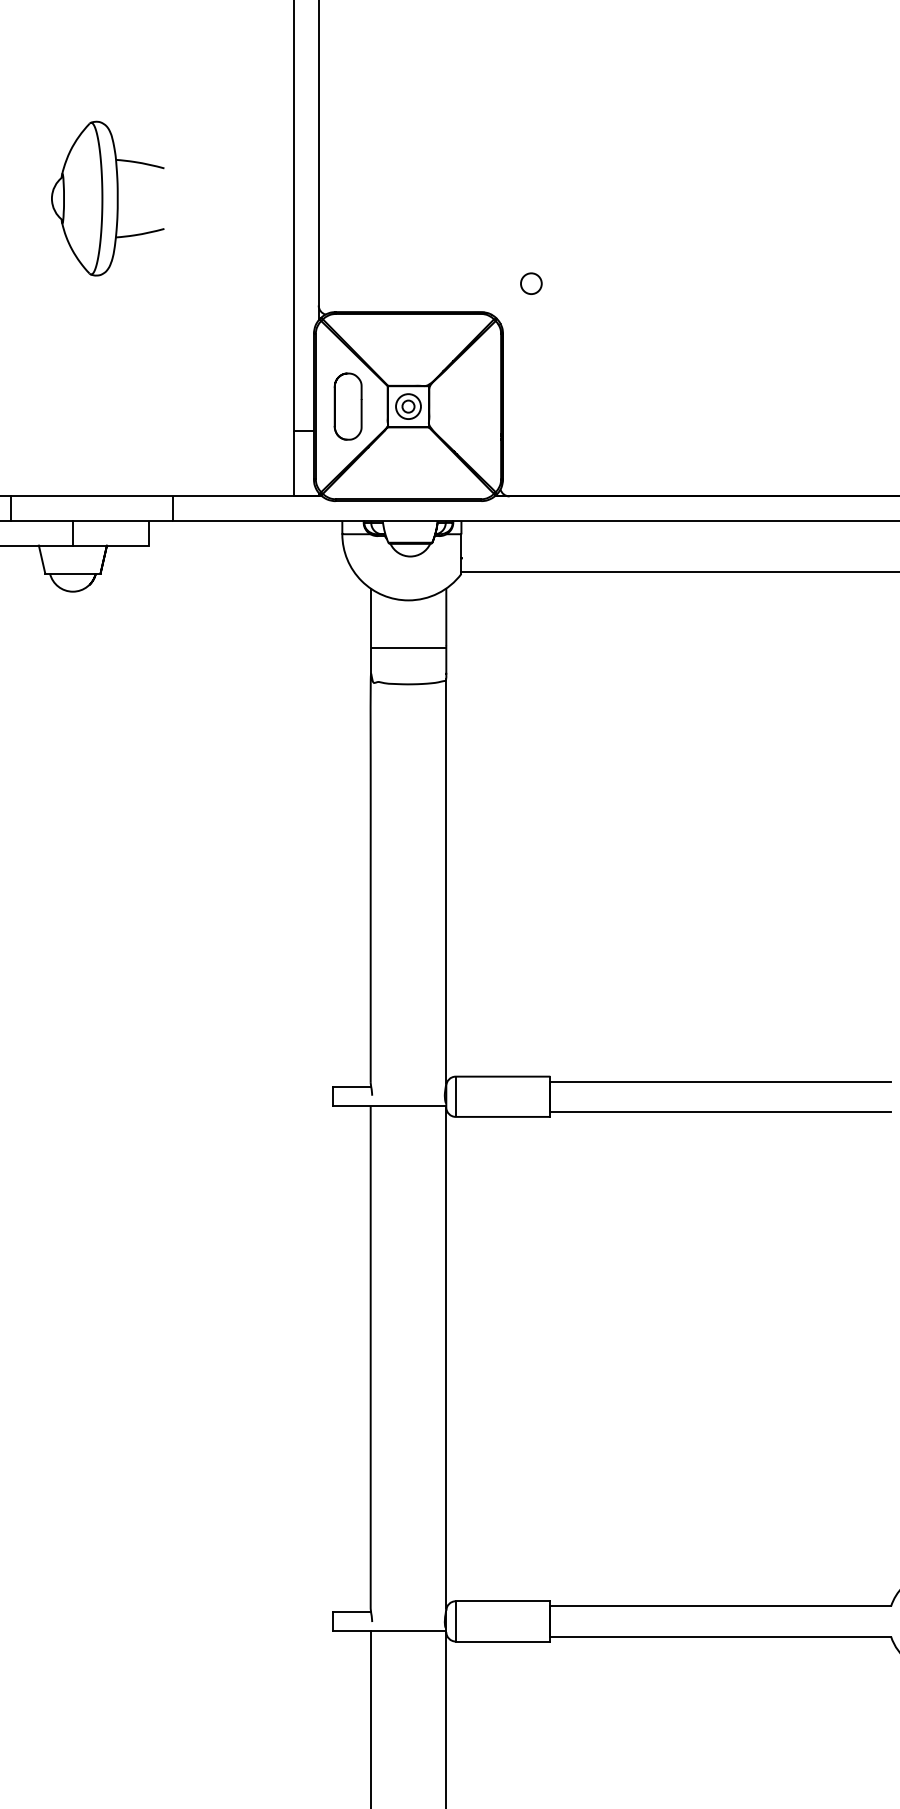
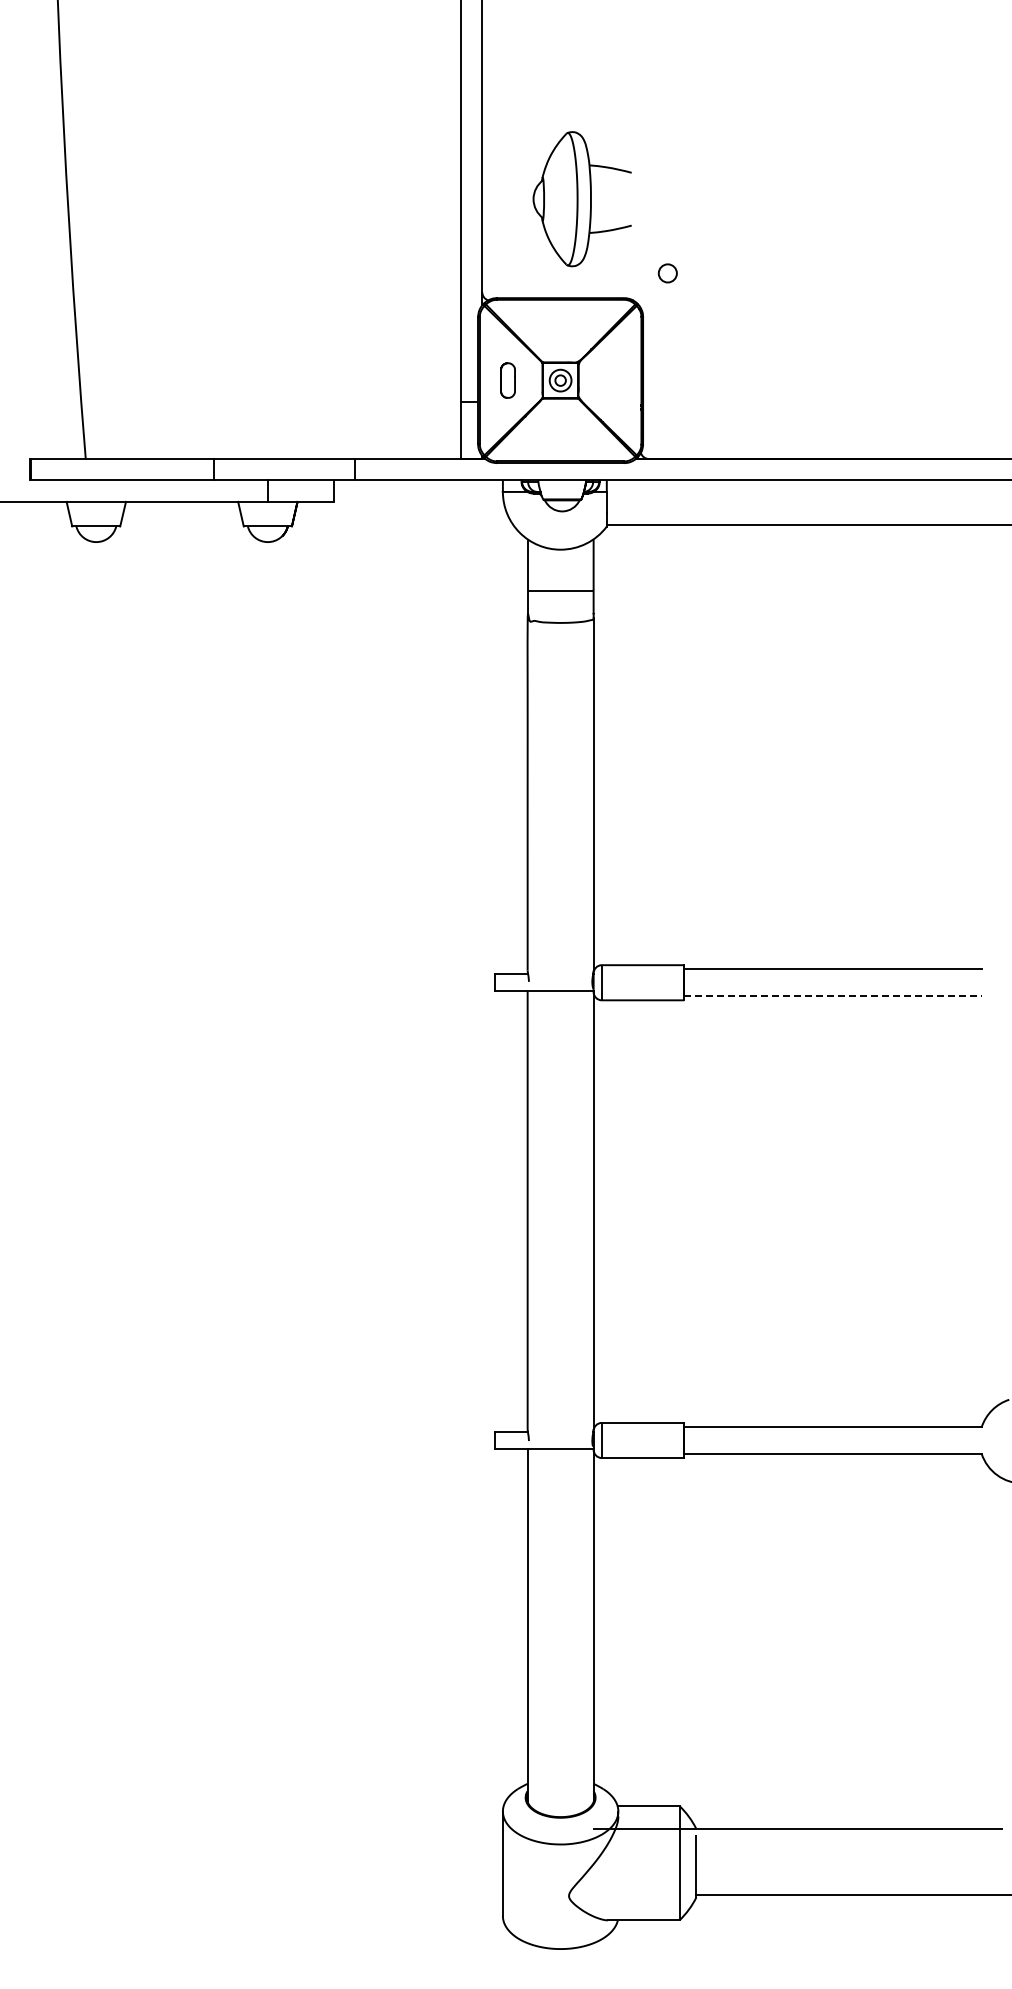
part: (106, 199) -> (581, 199), moved
part: (347, 406) -> (507, 380), size x0.6
line: (721, 1111) -> (833, 995), solid -> dashed

